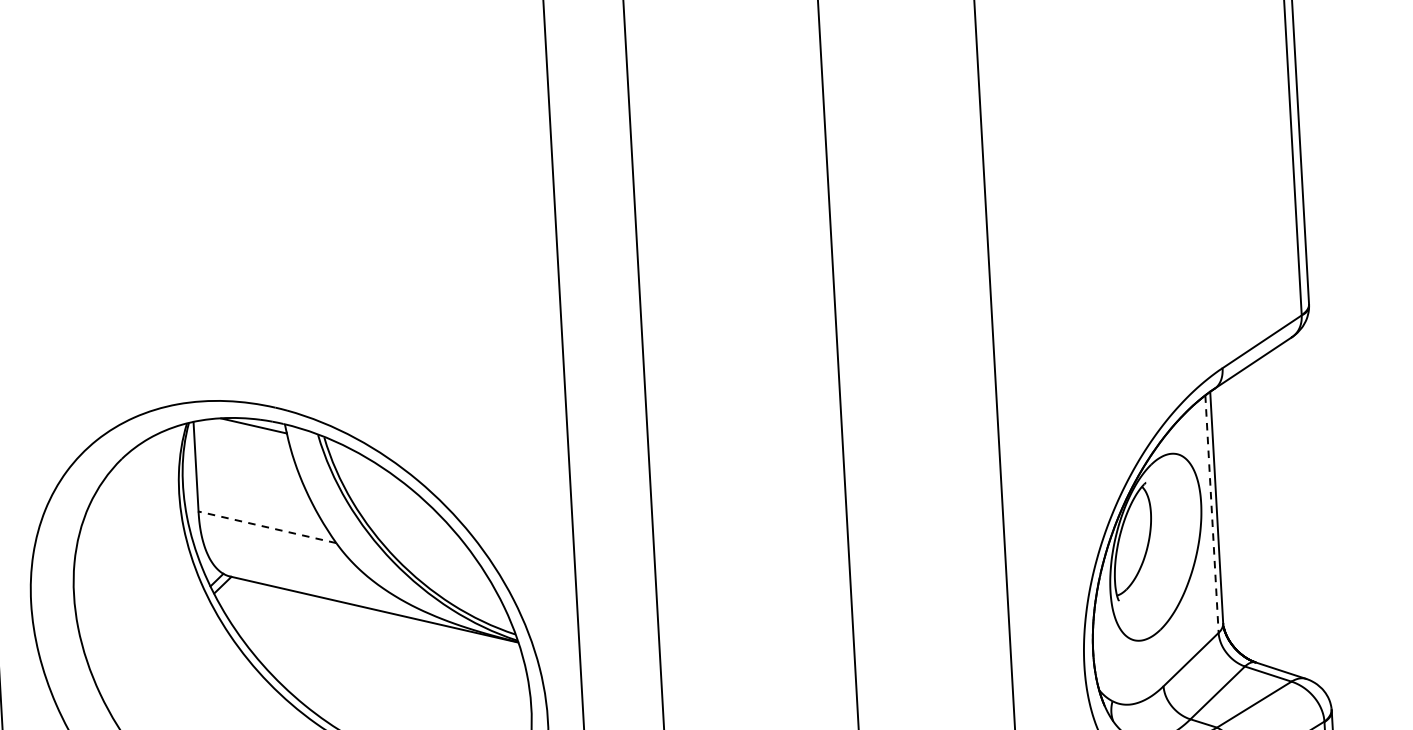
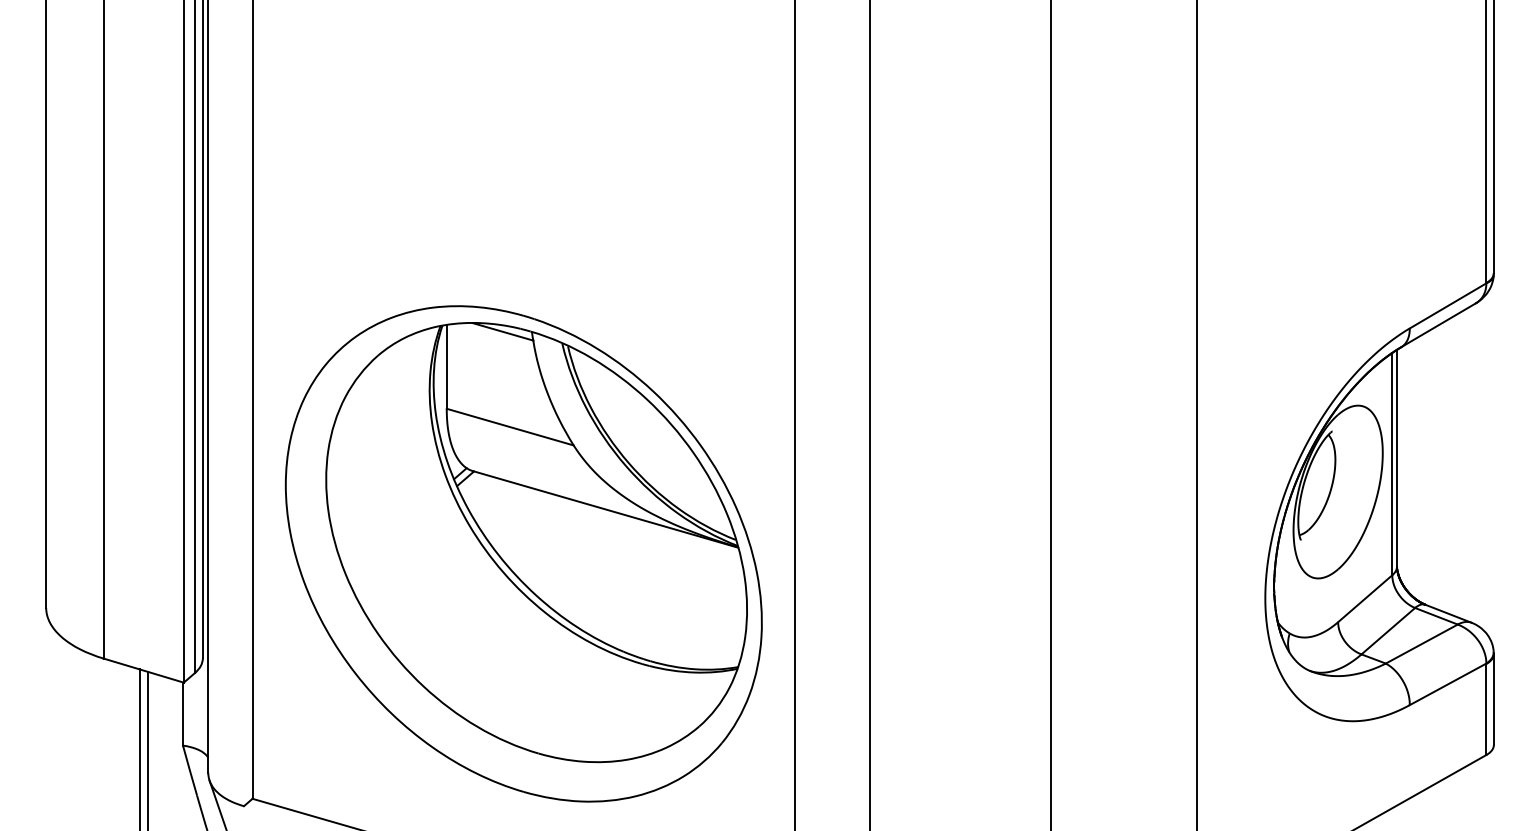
line: (1212, 514) -> (1392, 464), dashed -> solid
line: (266, 526) -> (509, 426), dashed -> solid

